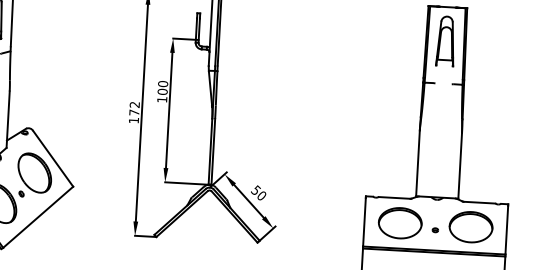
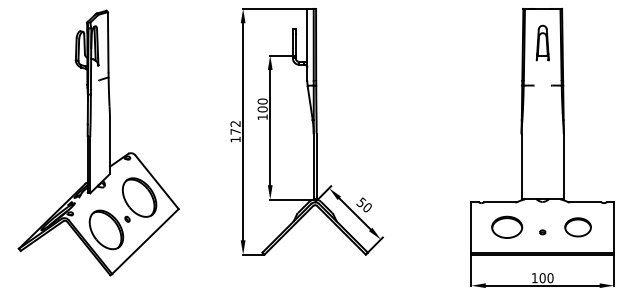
part: (445, 40) -> (542, 42), size x0.7
part: (399, 223) -> (506, 227), size x0.7
part: (470, 227) -> (577, 227), size x0.6

